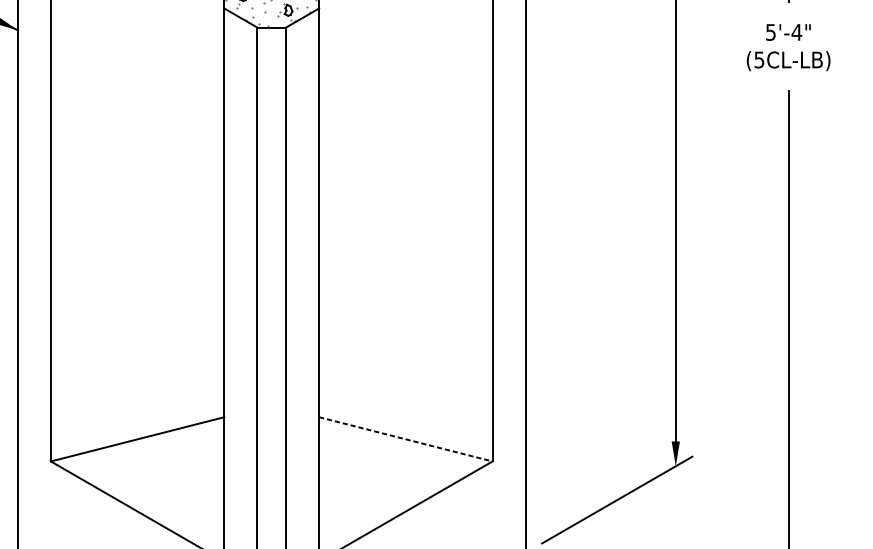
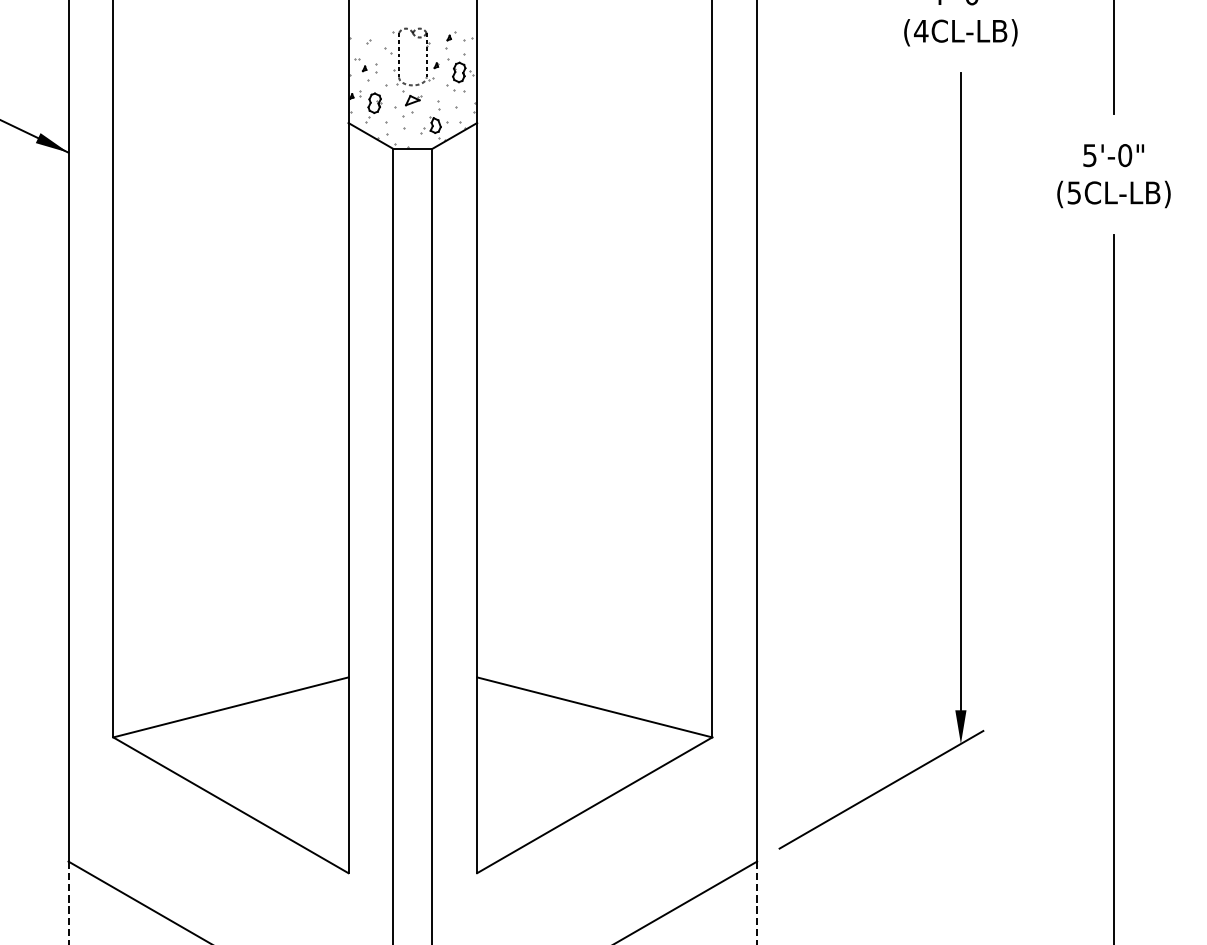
text: (796, 32) -> (1124, 155), 5'-4" -> 5'-0"
line: (406, 439) -> (595, 707), dashed -> solid

